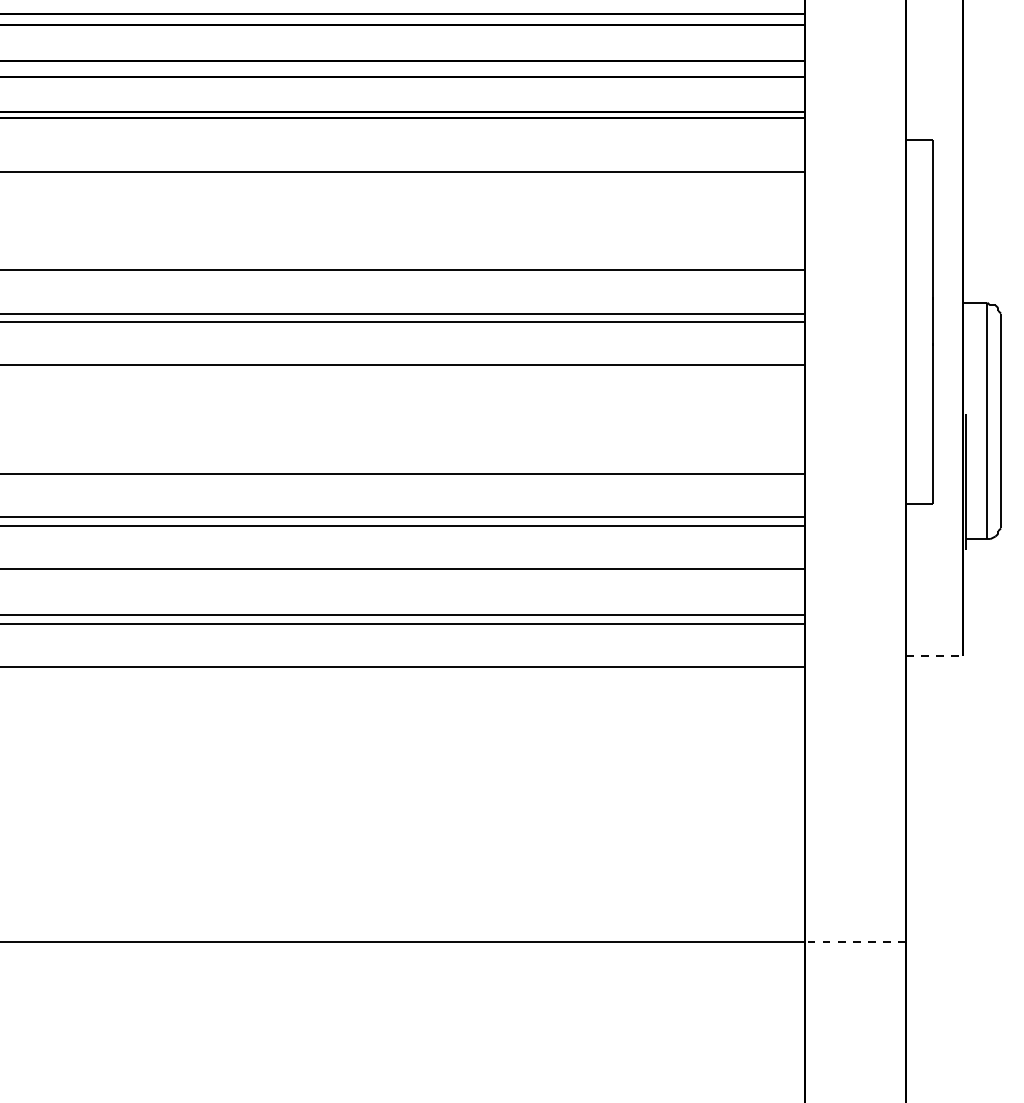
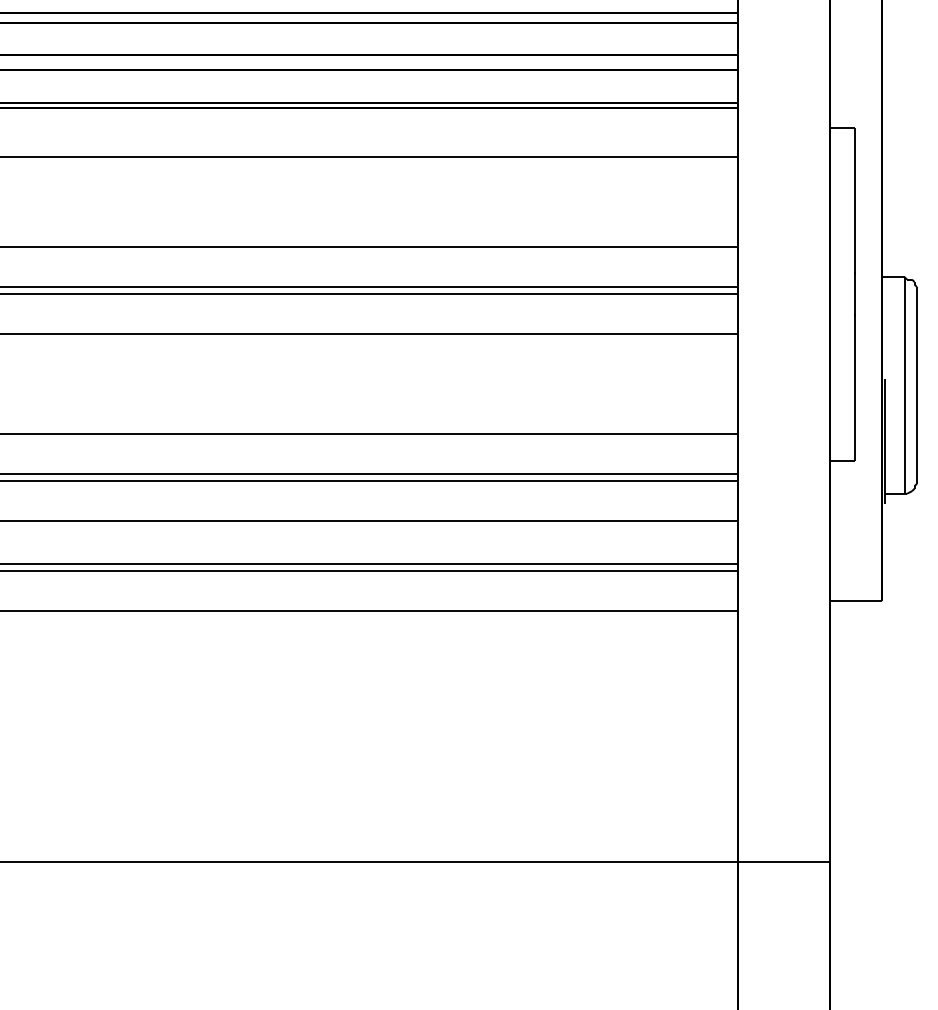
line: (934, 655) -> (856, 600), dashed -> solid
line: (855, 941) -> (783, 862), dashed -> solid

